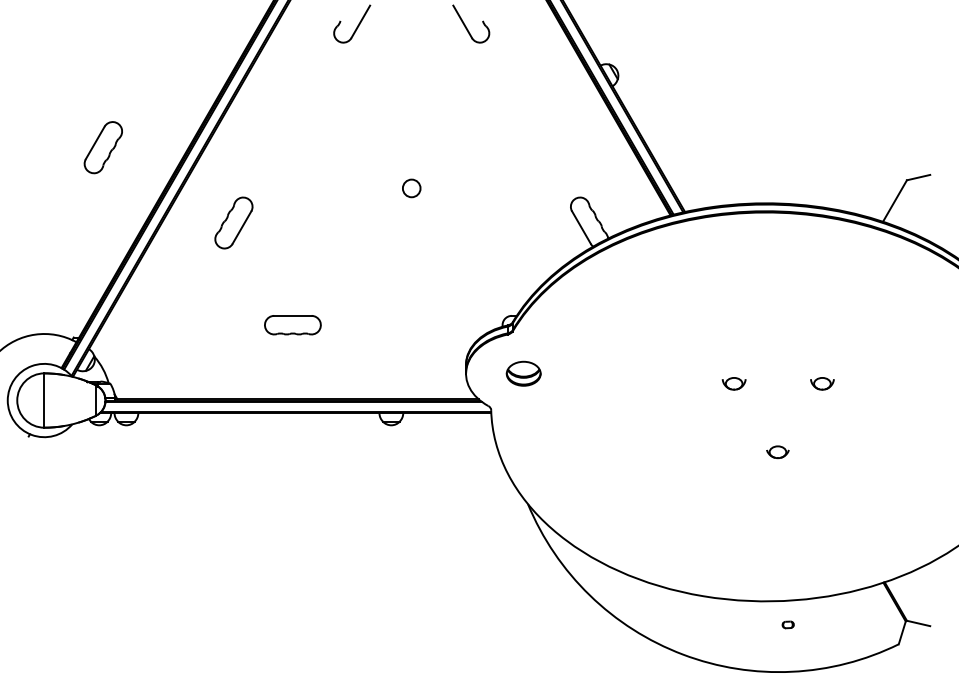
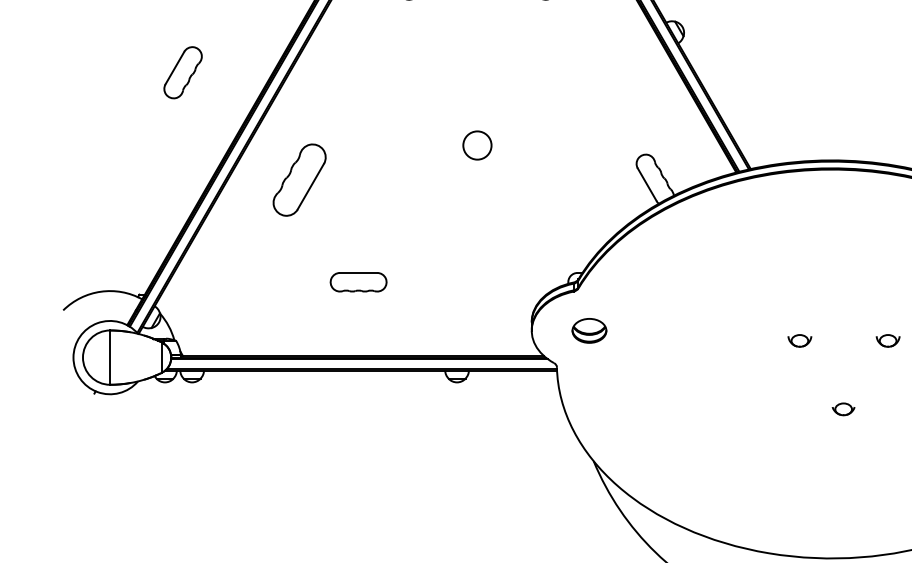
part: (102, 147) -> (182, 72), moved
circle: (411, 188) -> (477, 145), size x1.6
part: (233, 222) -> (299, 179), size x1.4

